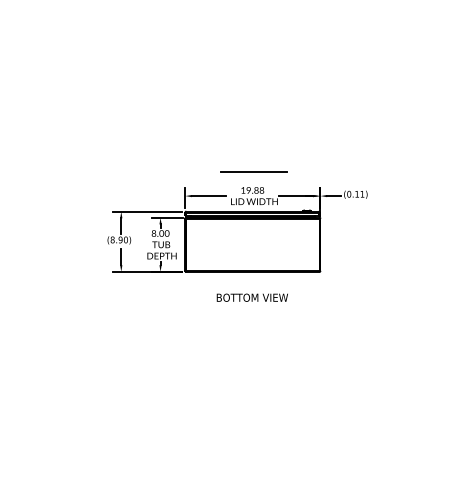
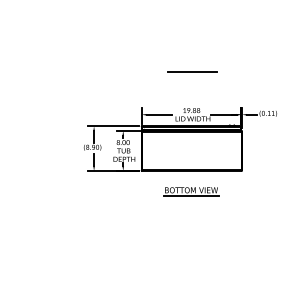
line: (253, 171) -> (192, 71), moved
line: (252, 305) -> (191, 196), added

